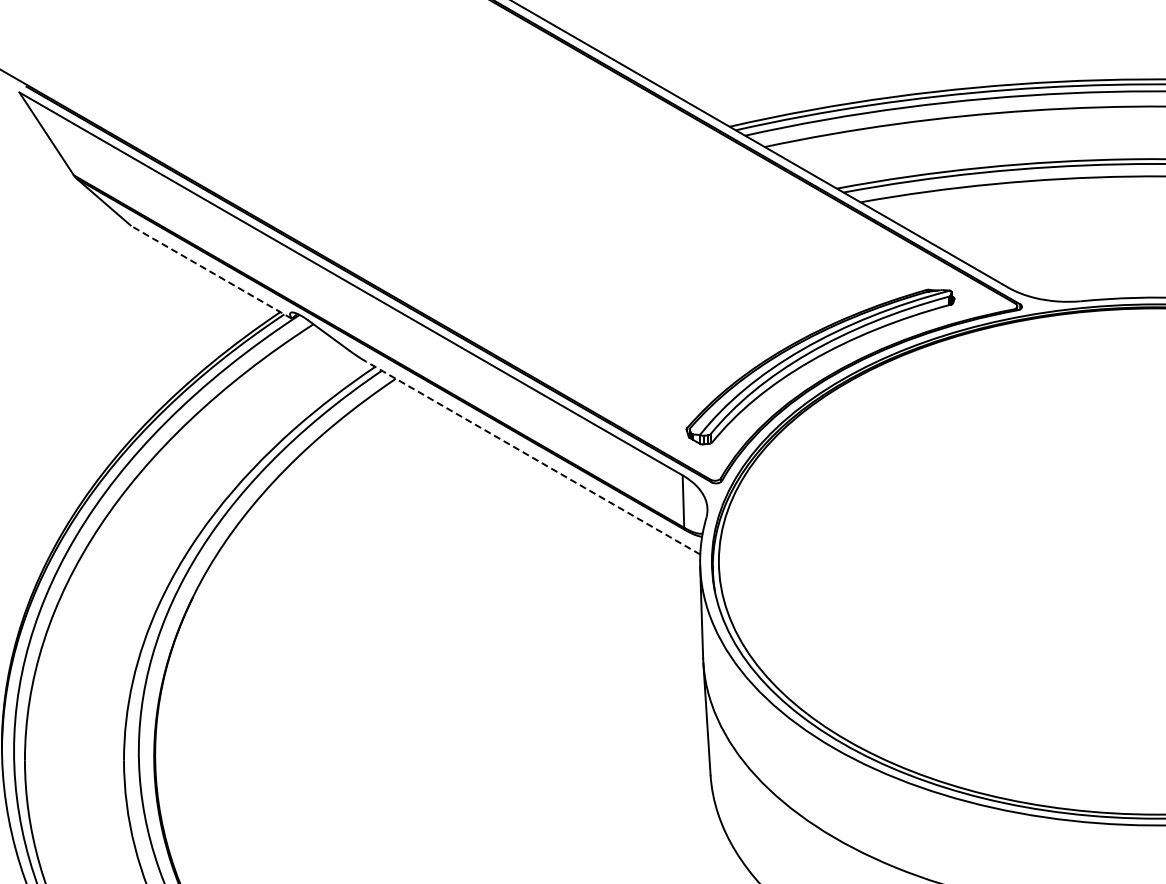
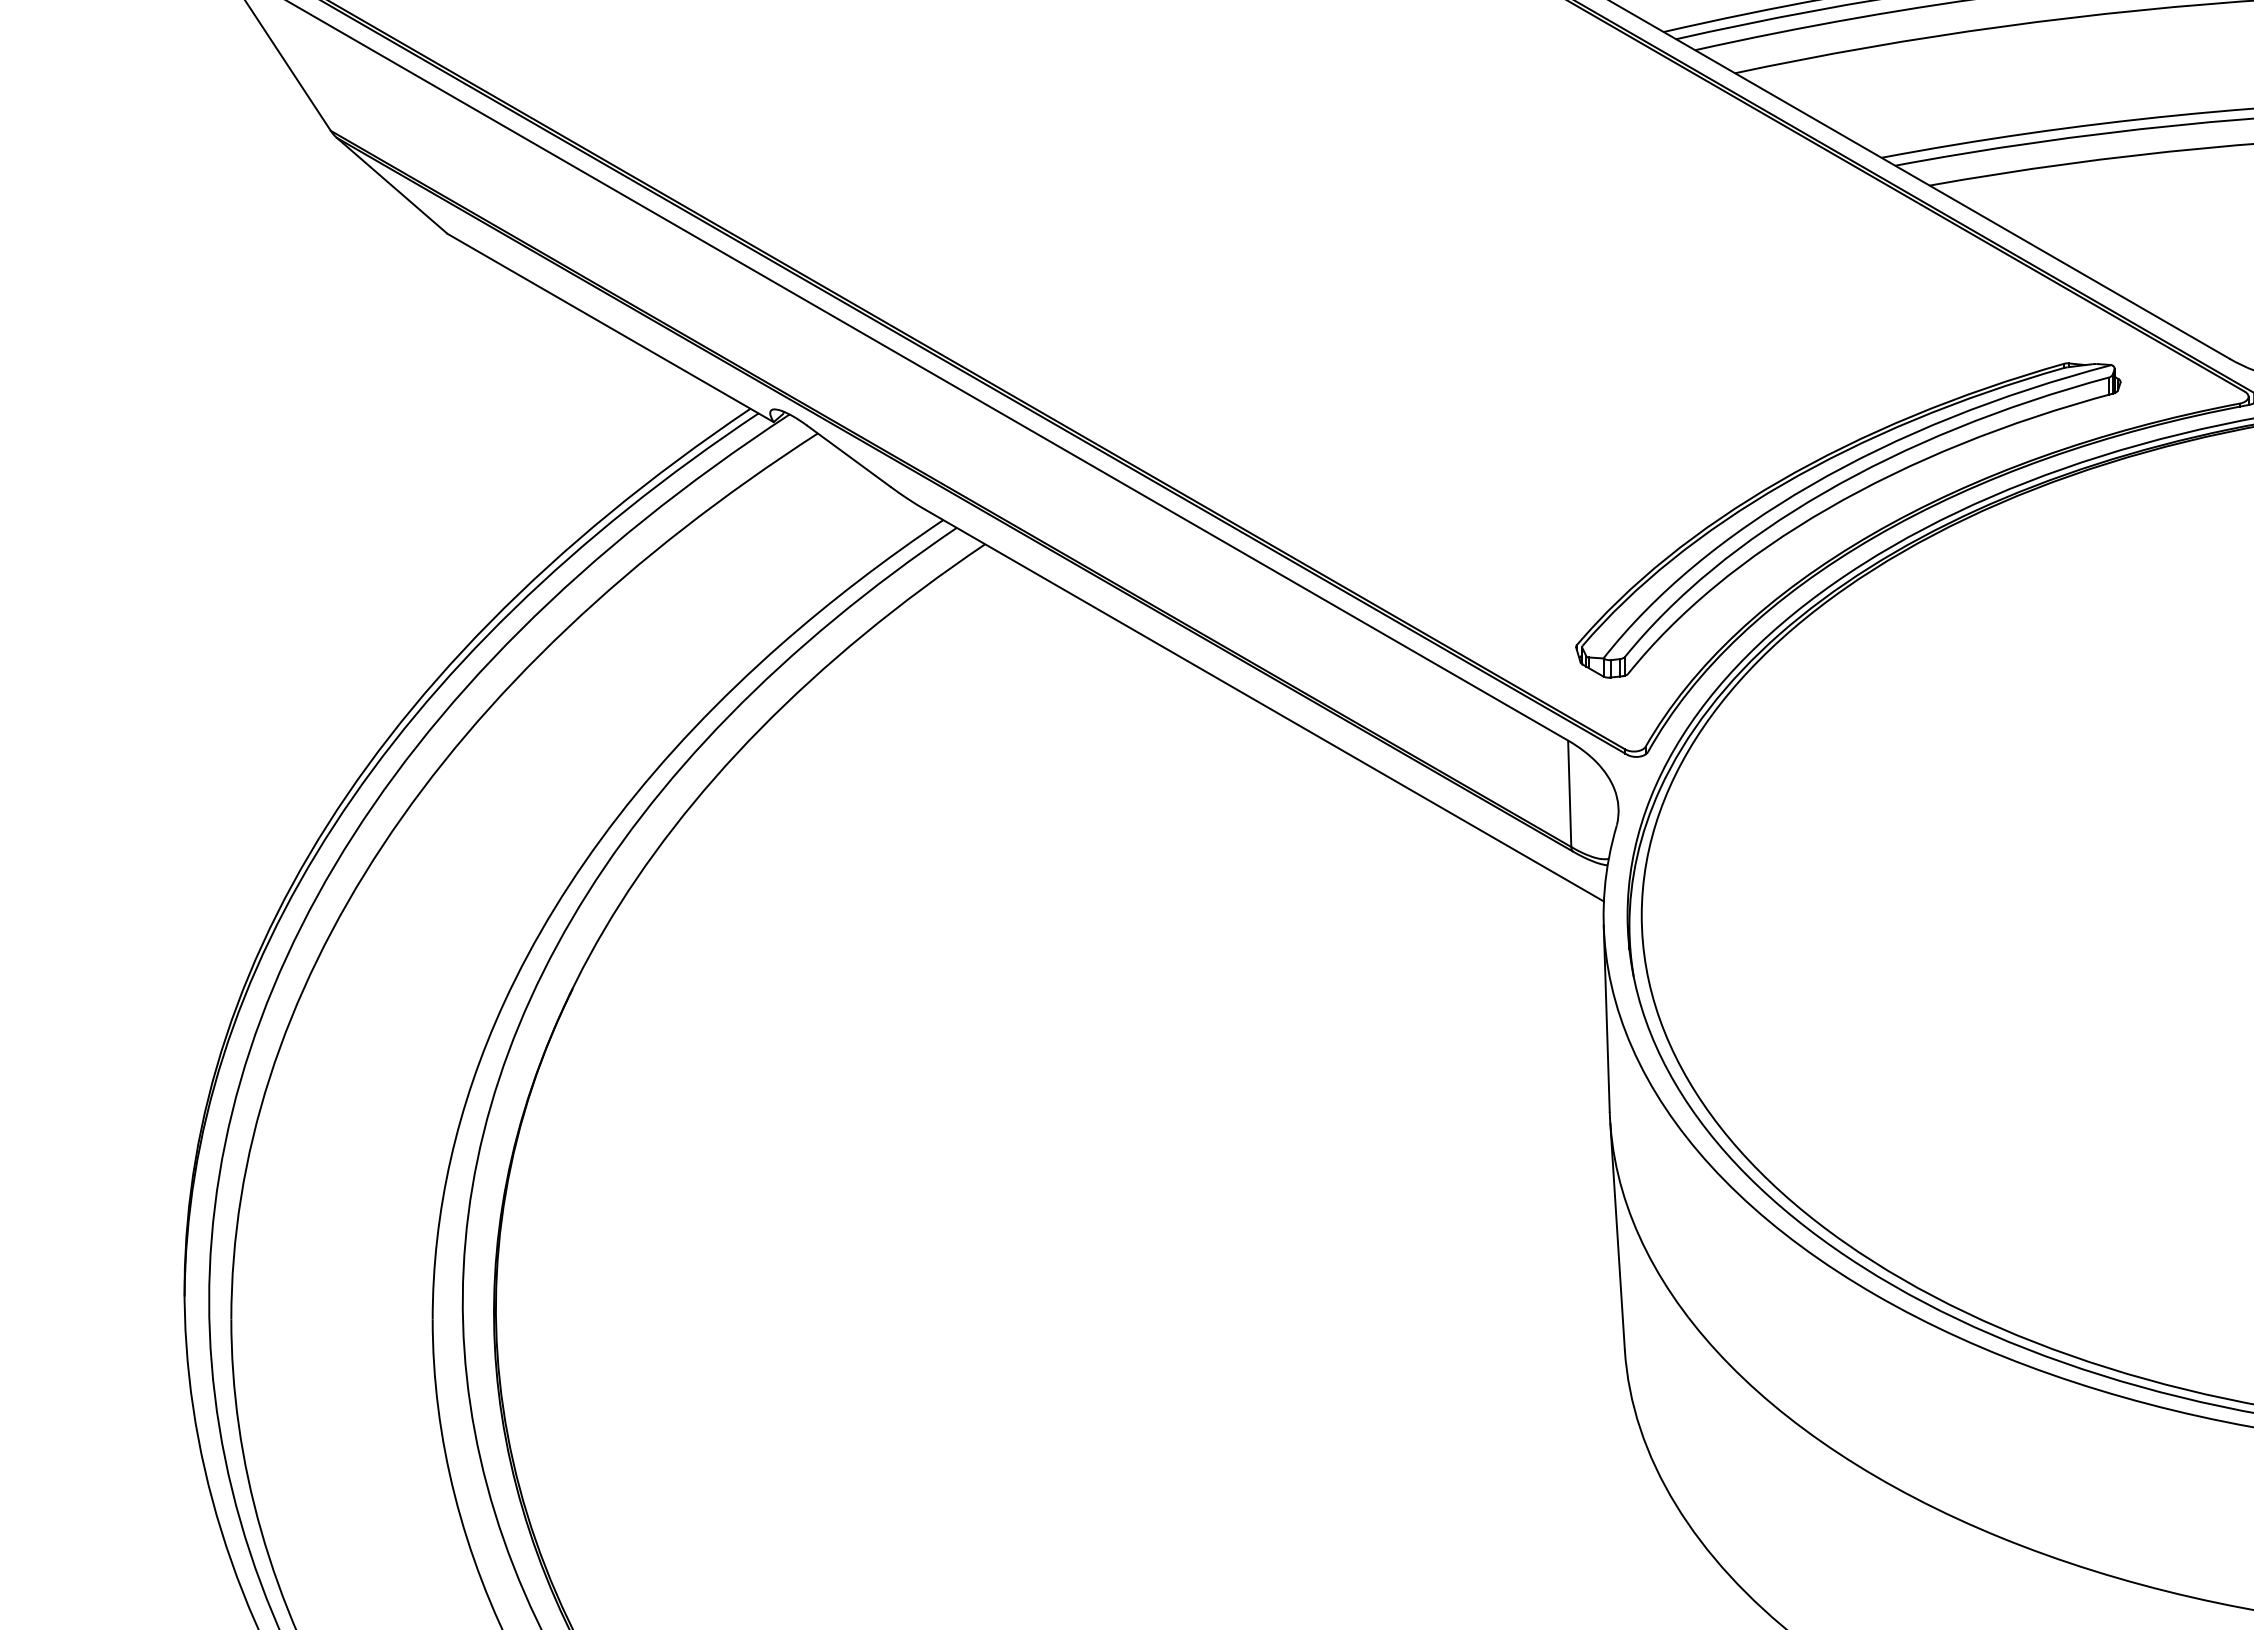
line: (211, 272) -> (610, 328), dashed -> solid
line: (533, 458) -> (1264, 706), dashed -> solid

